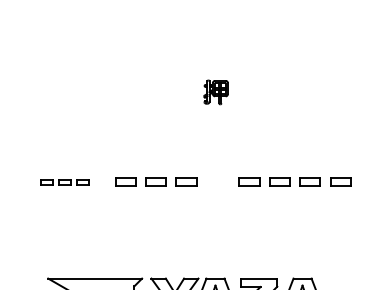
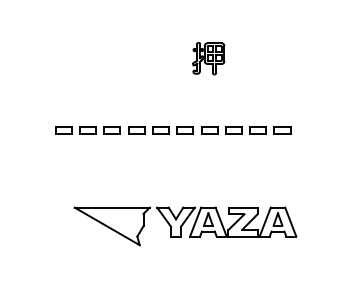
part: (215, 92) -> (208, 58), size x1.67
part: (64, 182) -> (87, 130), size x1.67
part: (295, 182) -> (246, 130), moved

